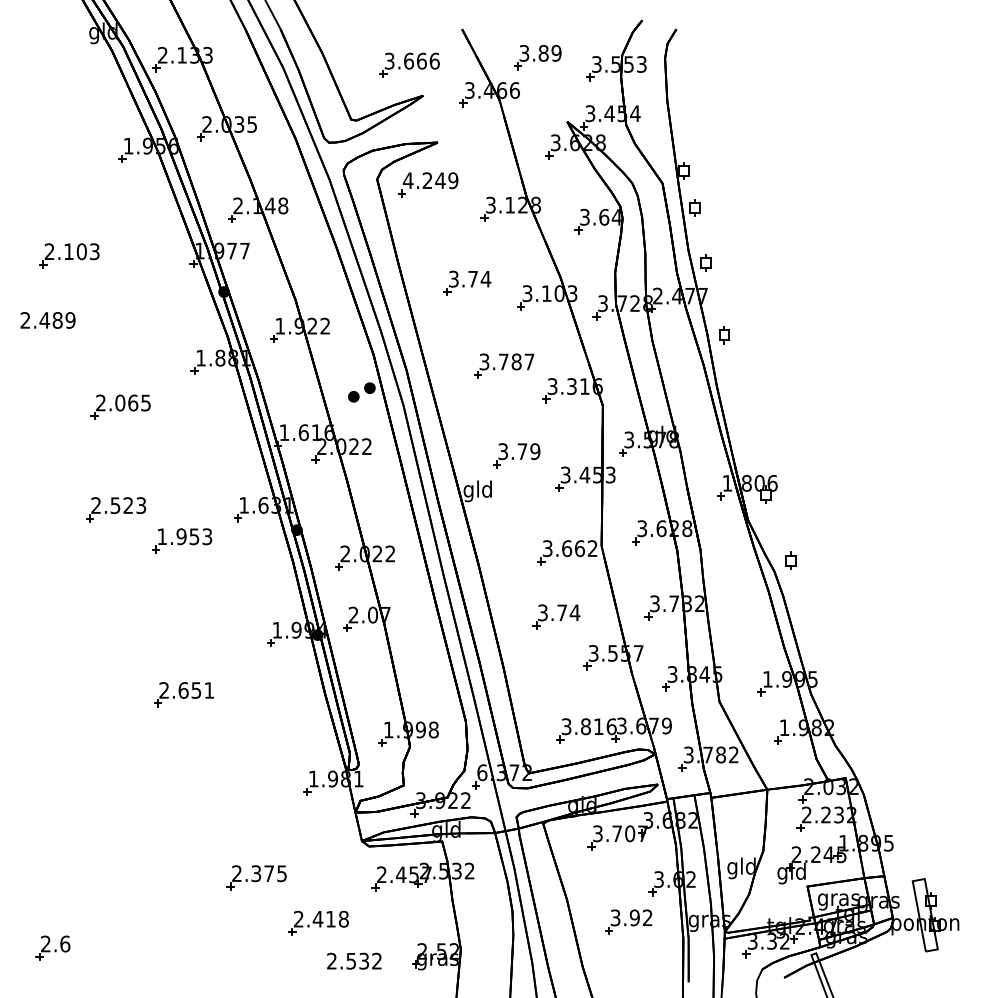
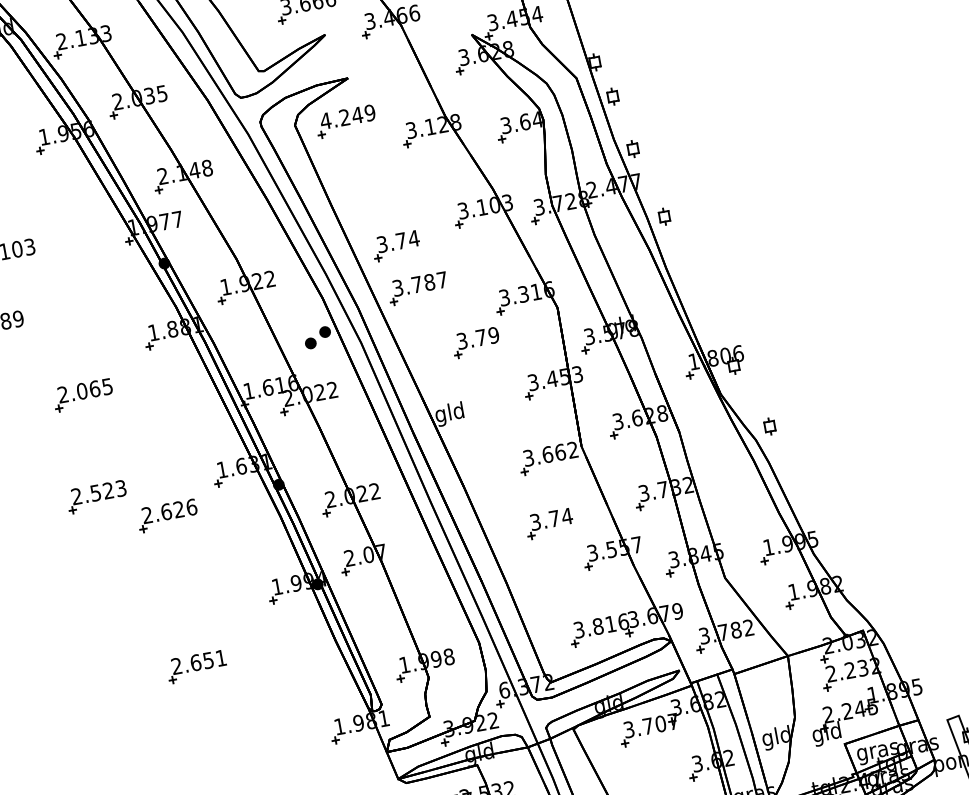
part: (467, 282) -> (396, 245), moved
part: (504, 365) -> (418, 288), moved
part: (516, 455) -> (476, 342), moved
text: (184, 536) -> (169, 511), 1.953 -> 2.626

